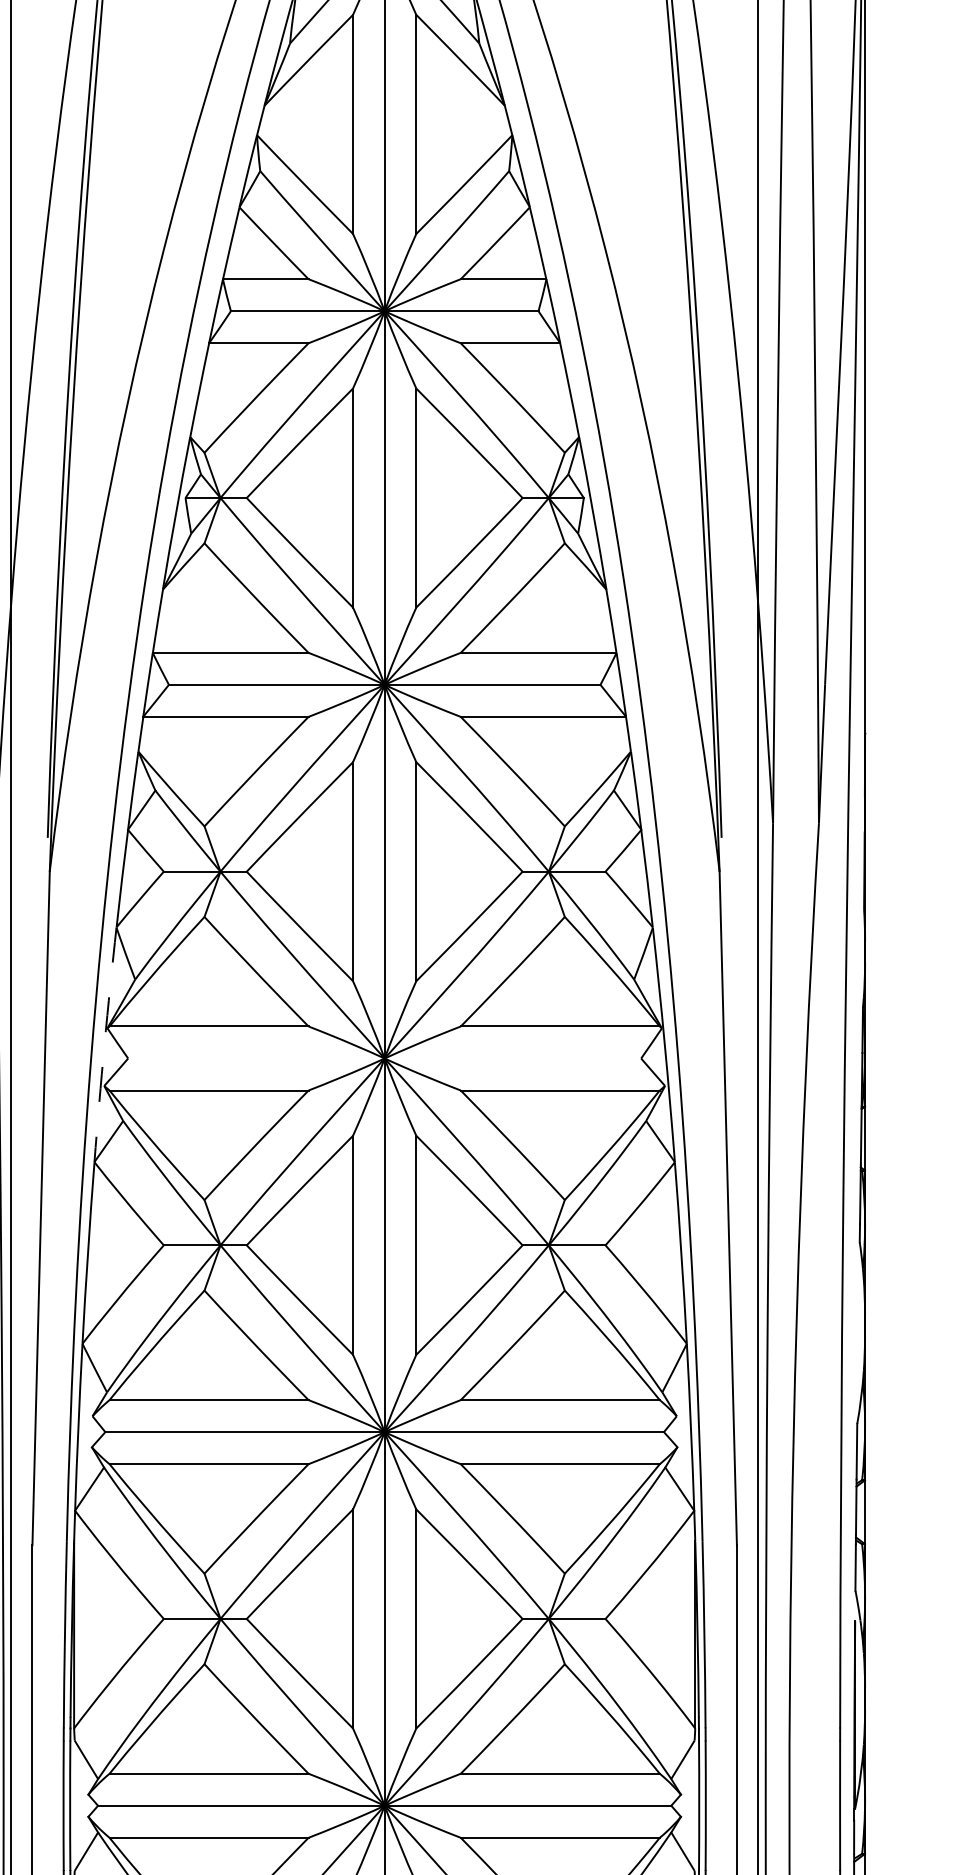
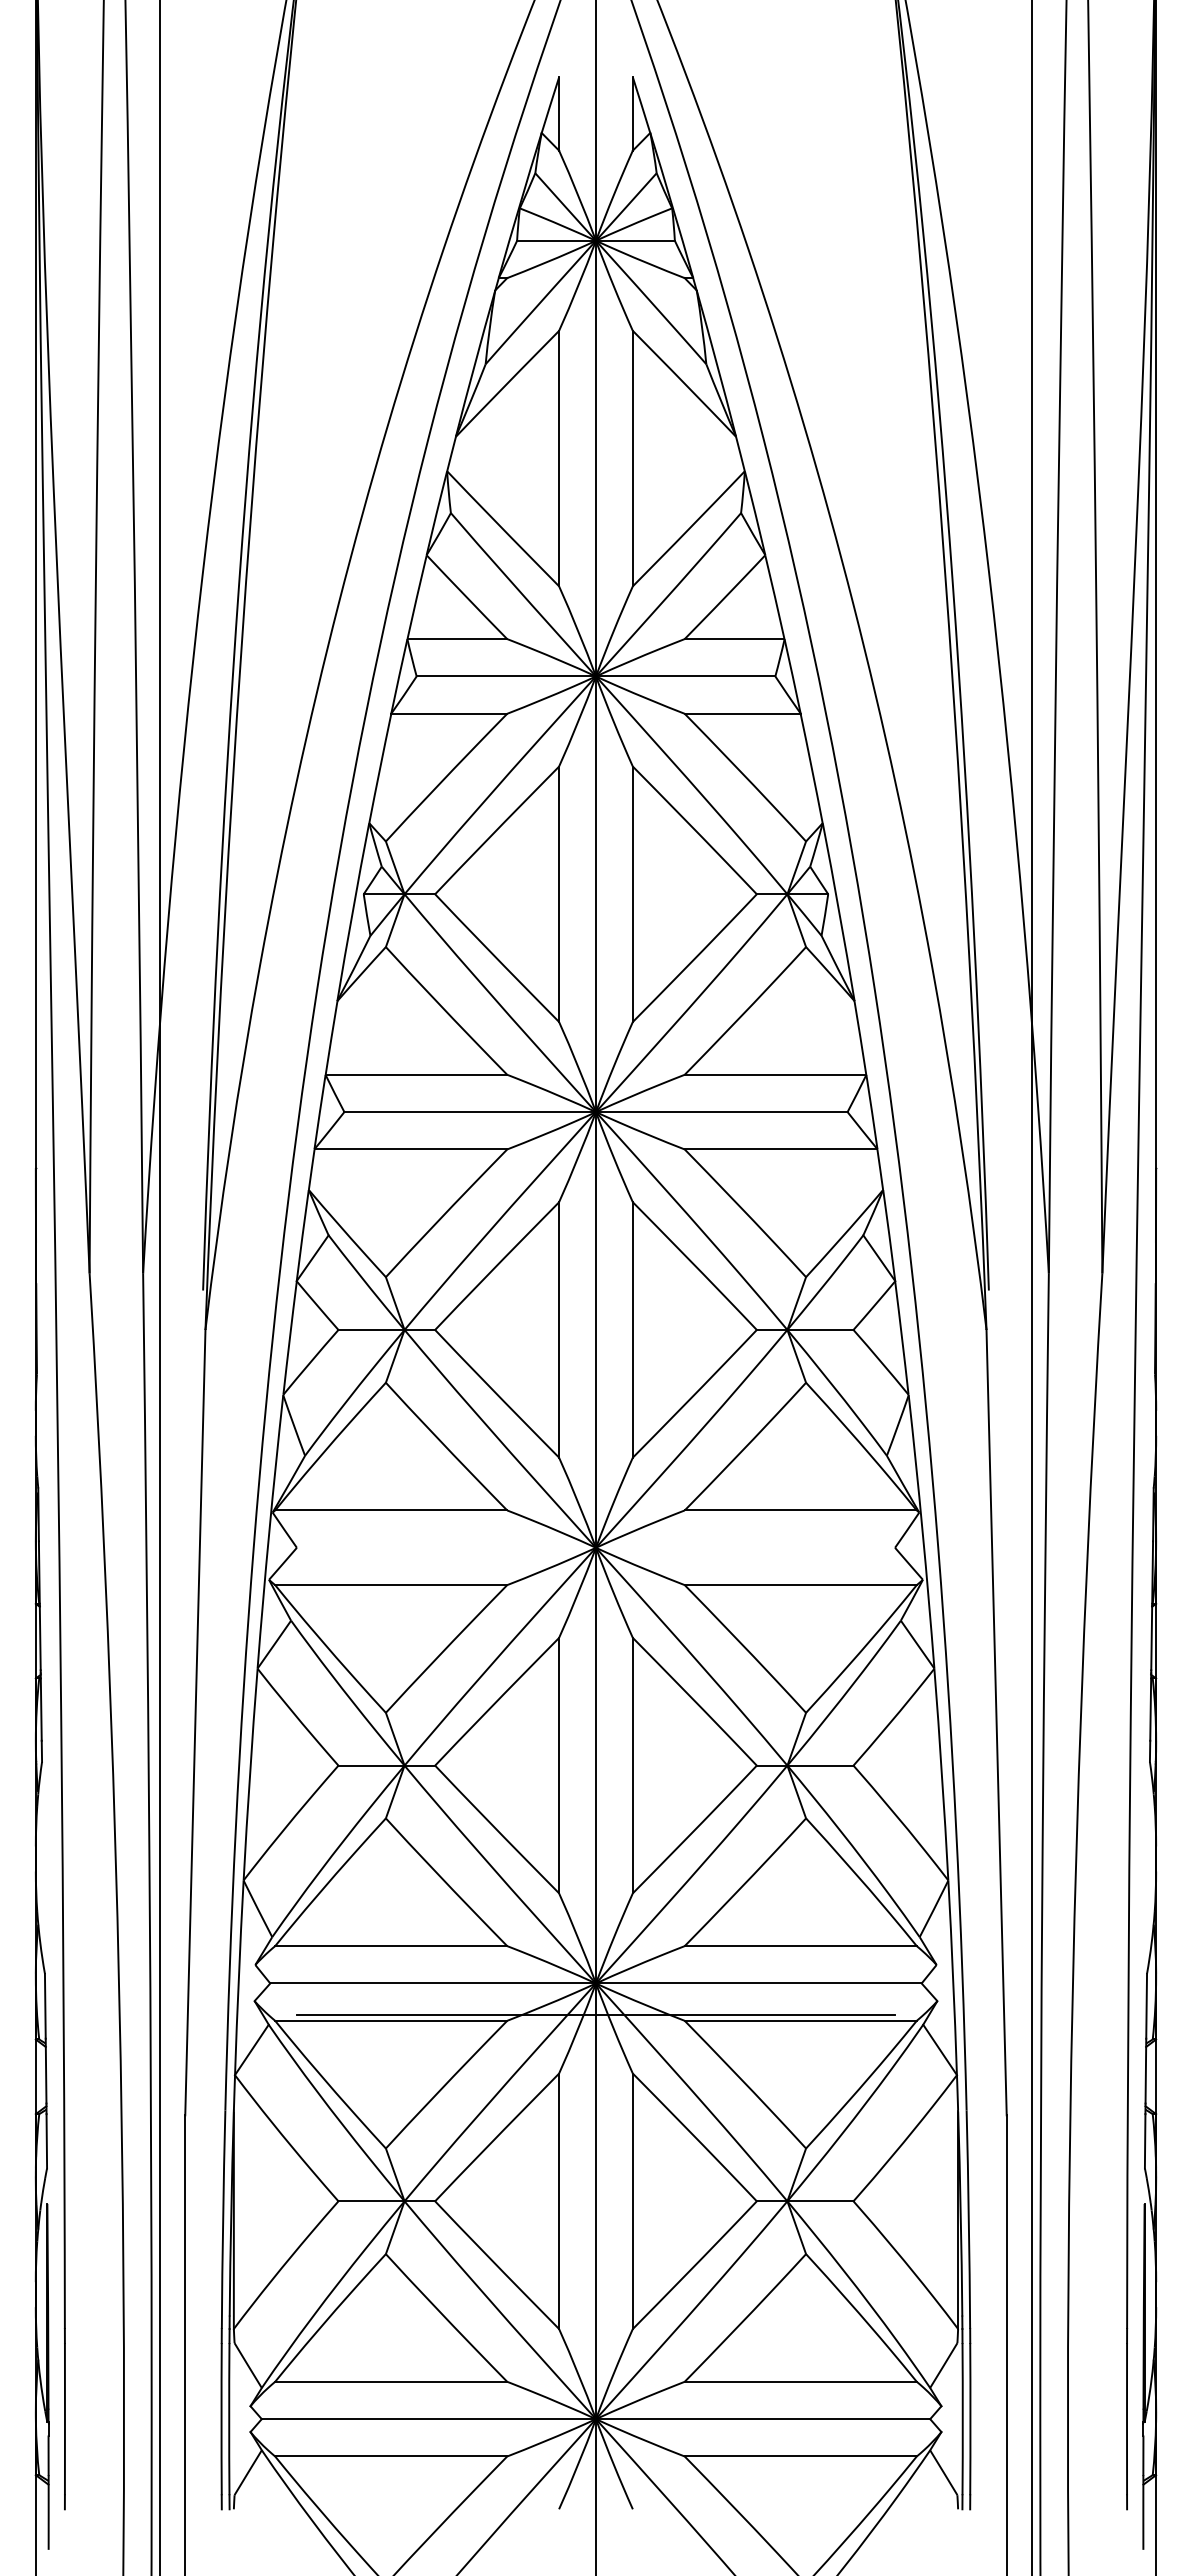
arc: (104, 1044) -> (269, 1531), dashed -> solid
line: (384, 1458) -> (595, 2014), added

